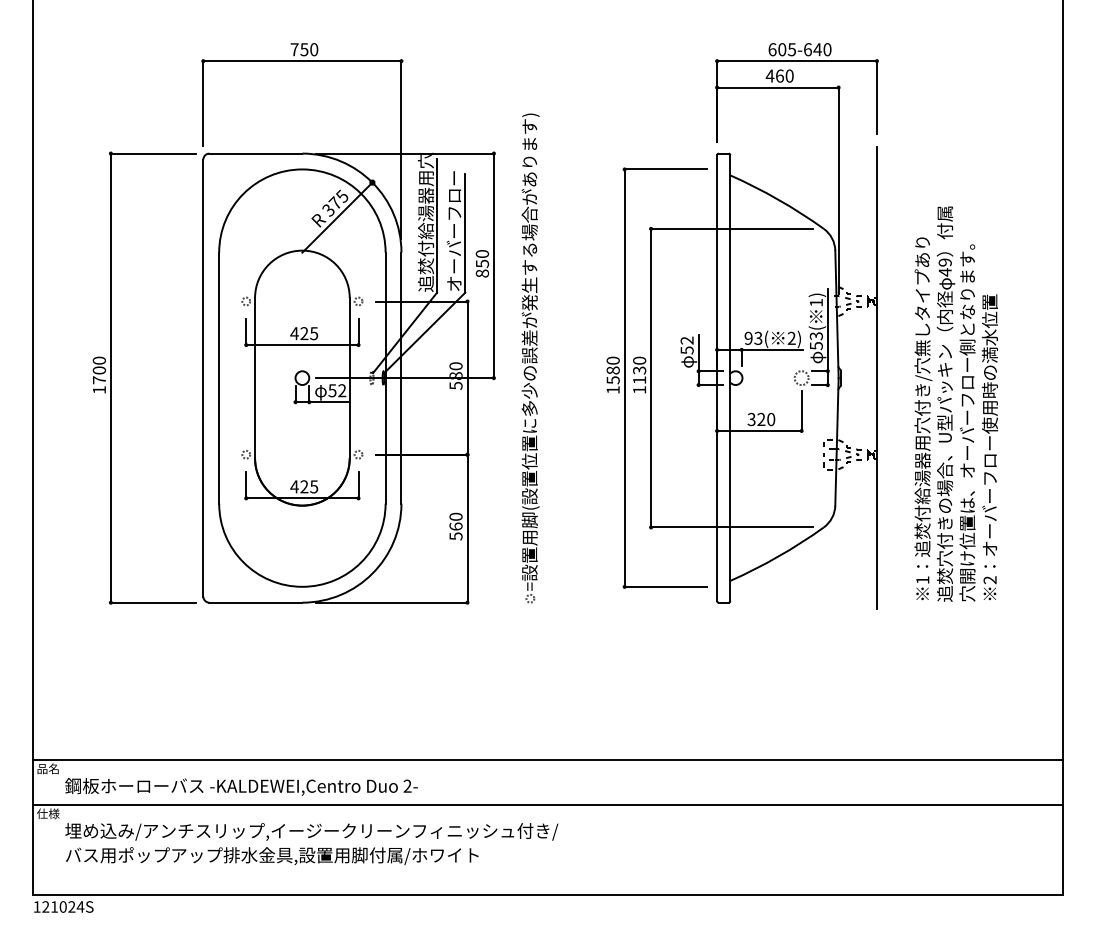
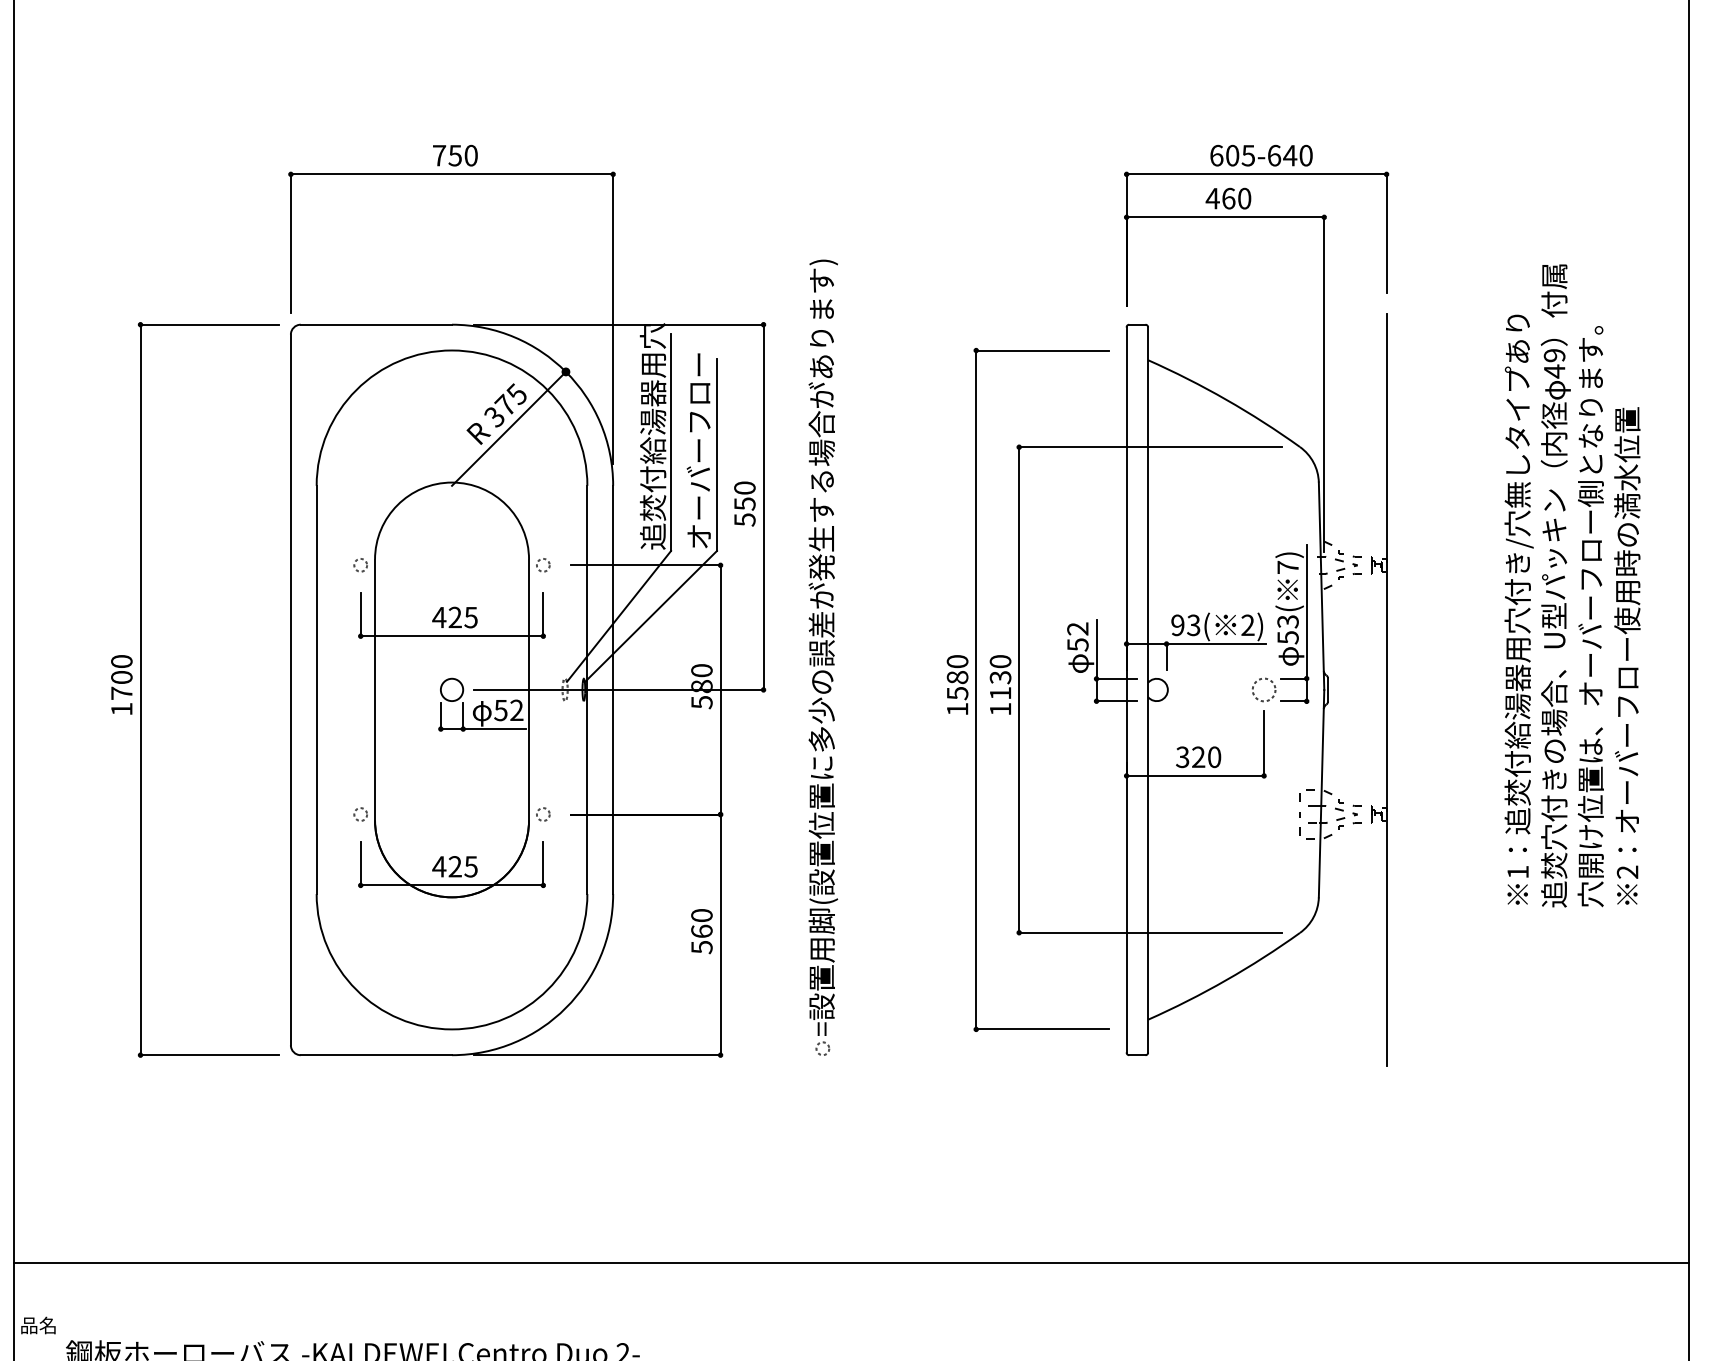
text: (481, 273) -> (743, 519), 850 -> 550
text: (816, 302) -> (1288, 566), 1) -> 7)
text: (955, 403) -> (1571, 584), moved
line: (547, 760) -> (850, 1263), moved

